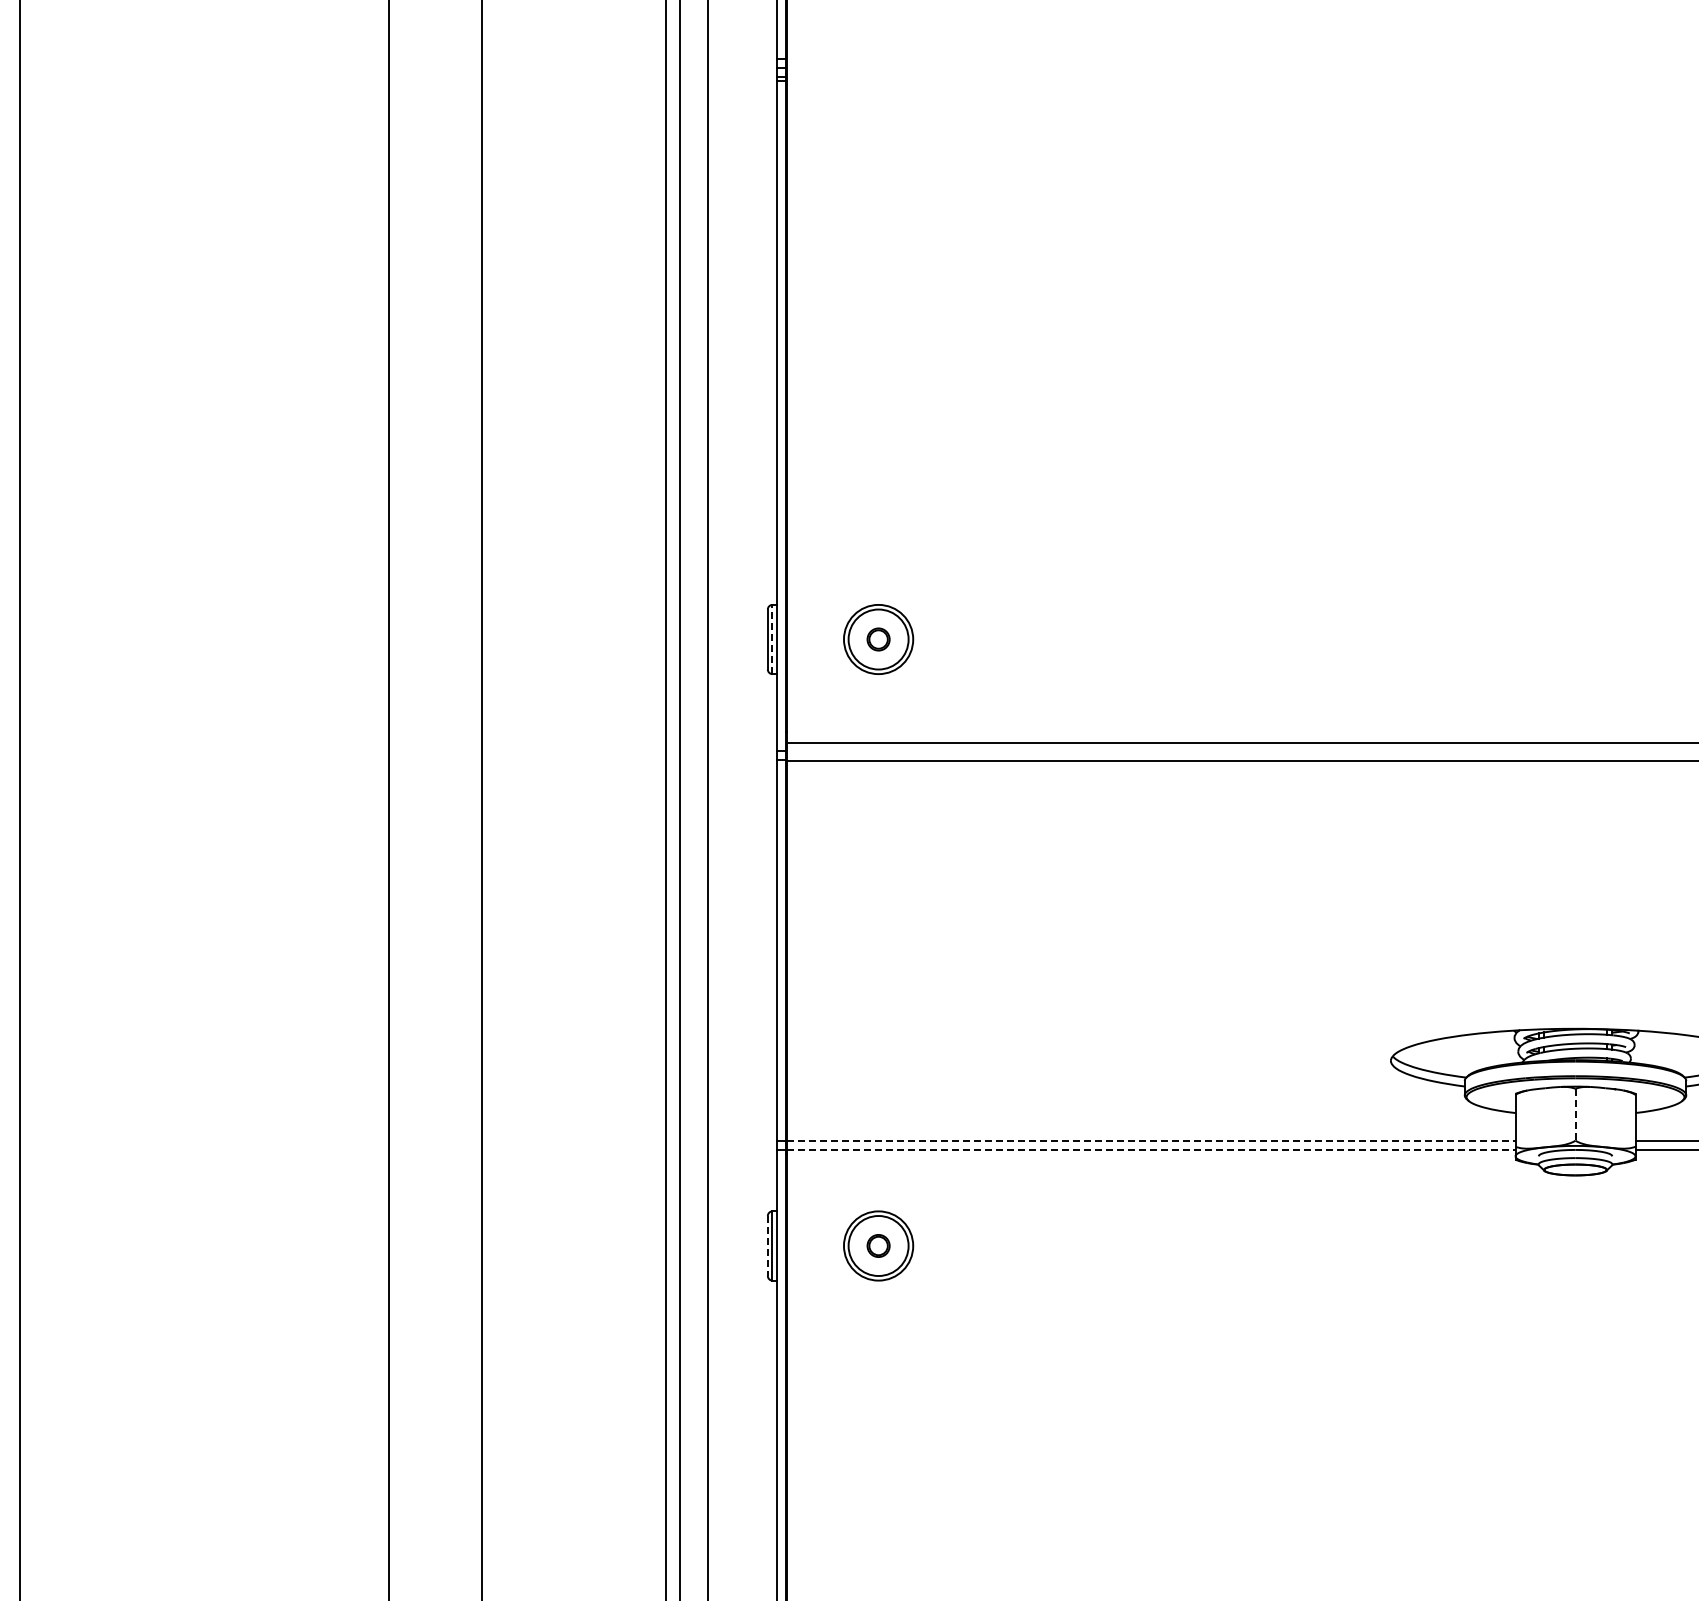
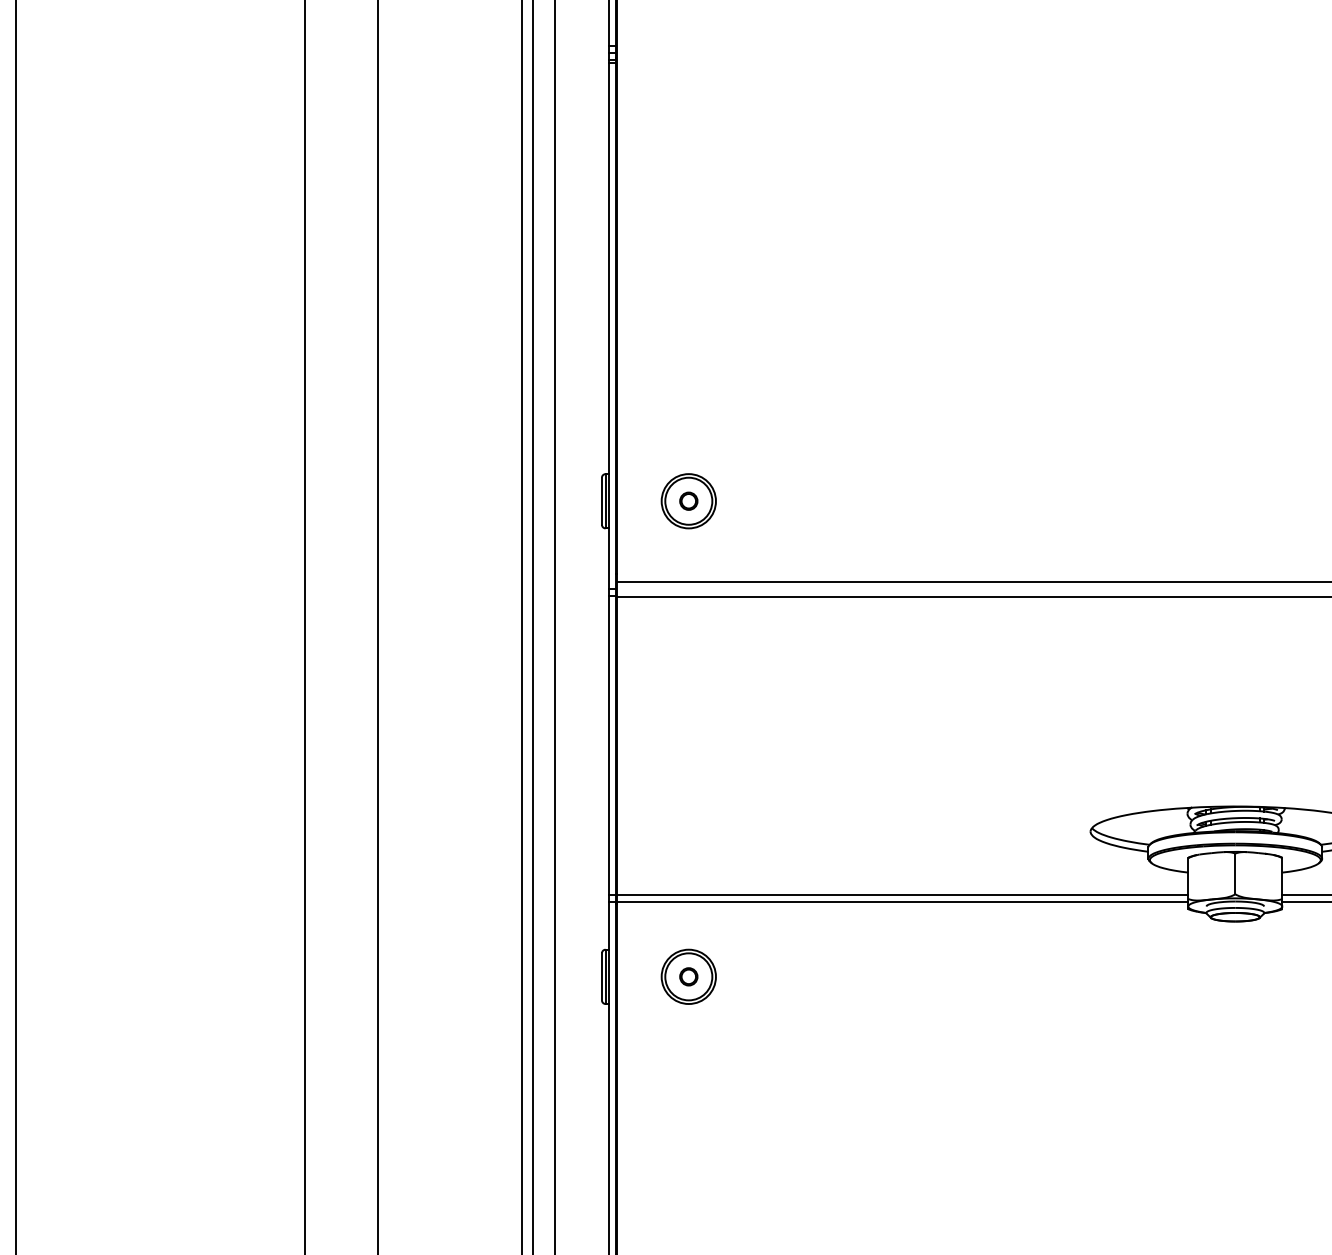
line: (772, 639) -> (605, 501), dashed -> solid
line: (1575, 1114) -> (1235, 873), dashed -> solid
line: (1151, 1141) -> (902, 894), dashed -> solid
line: (1151, 1150) -> (902, 901), dashed -> solid
line: (767, 1246) -> (601, 977), dashed -> solid

